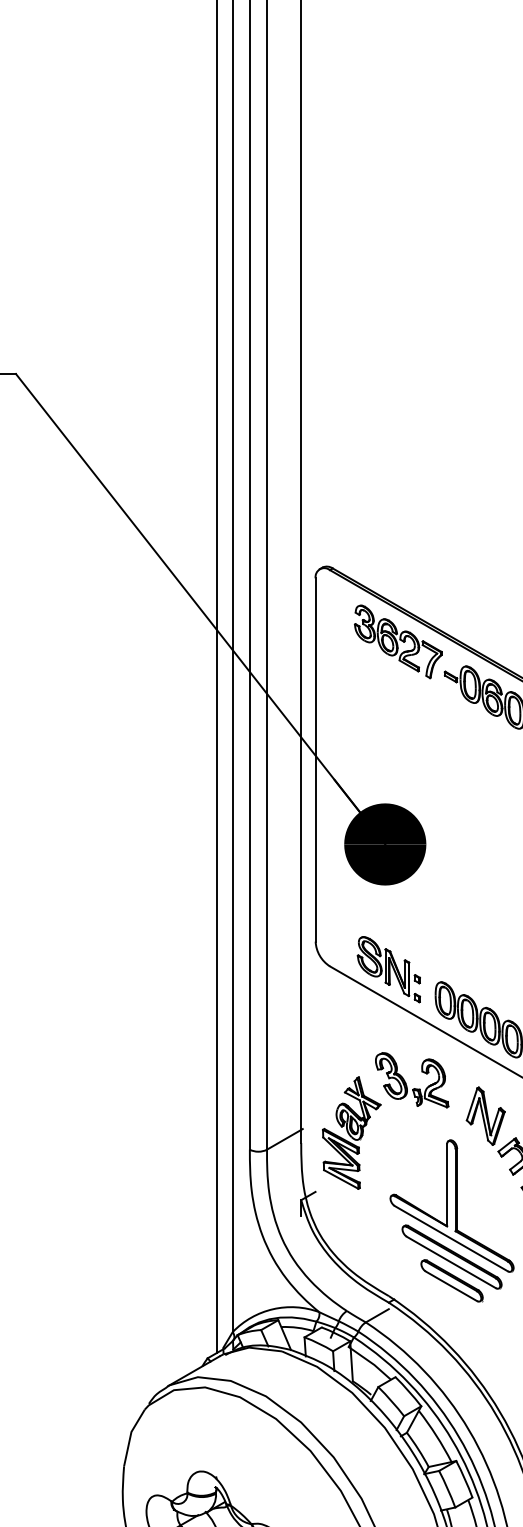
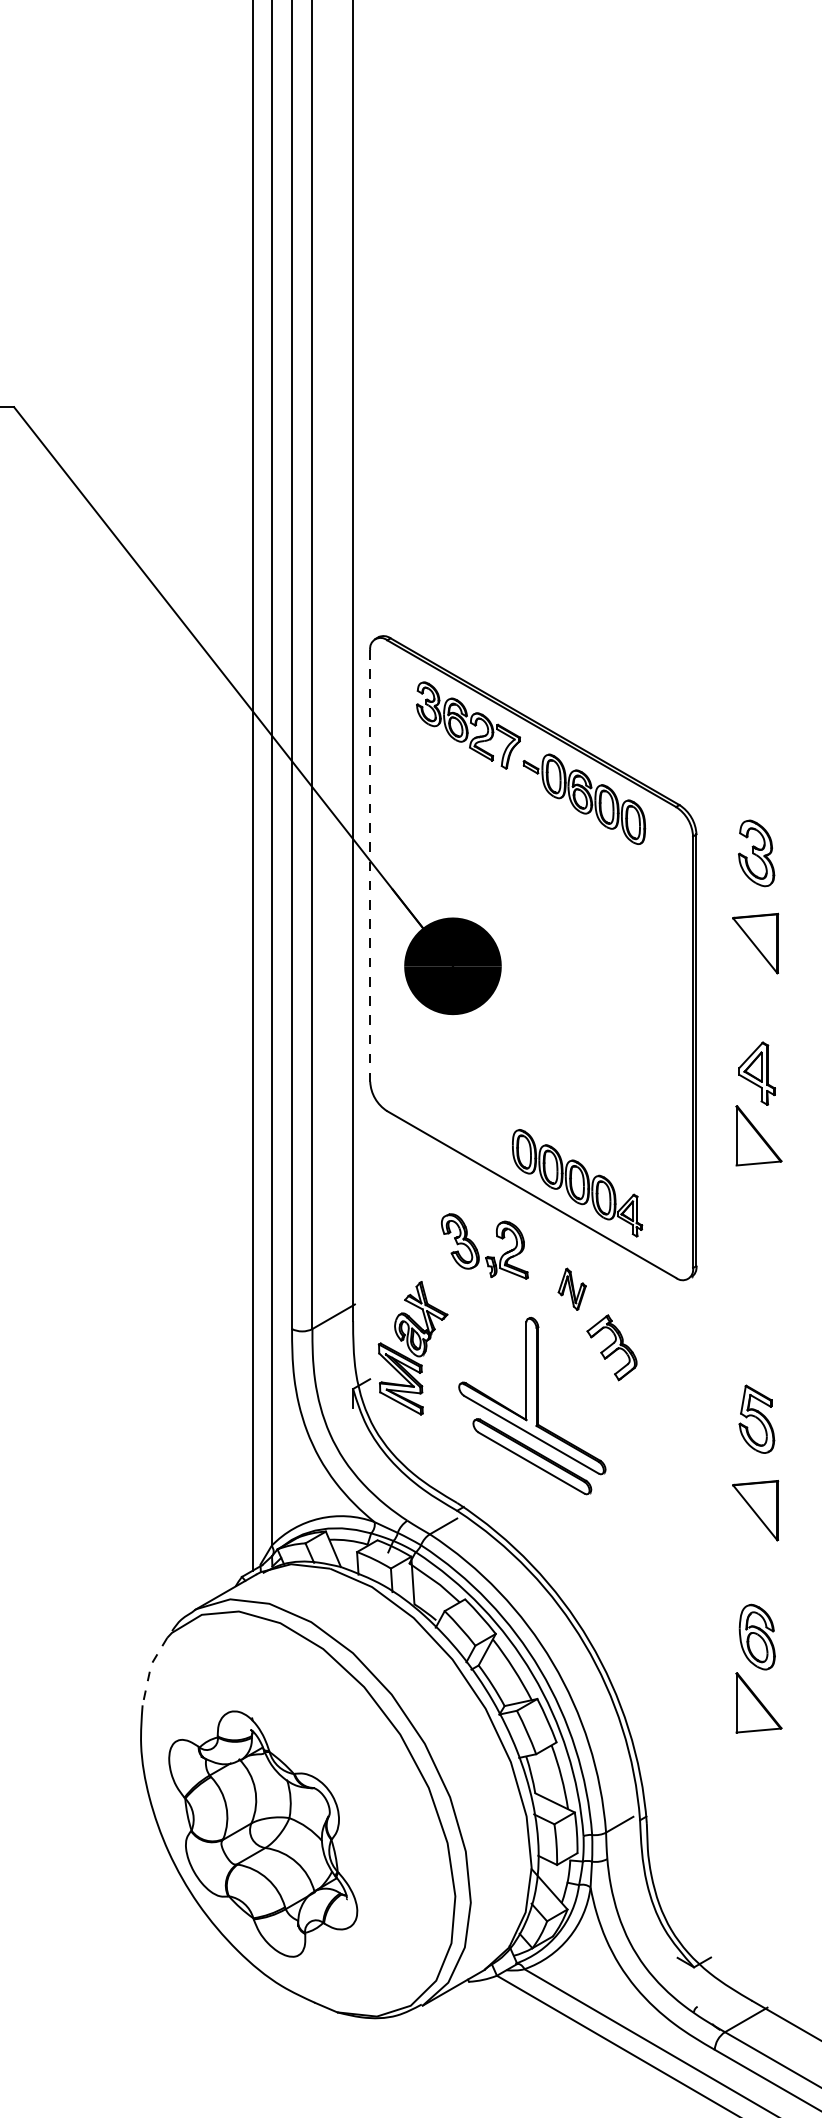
line: (315, 759) -> (370, 865), solid -> dashed
part: (389, 969) -> (457, 1114), removed
part: (485, 1116) -> (571, 1289), size x0.6
part: (351, 1133) -> (412, 1348), moved
part: (452, 1280) -> (532, 1484), removed
line: (130, 1436) -> (150, 1669), solid -> dashed

